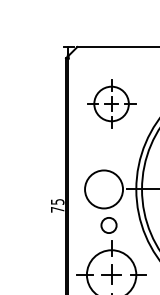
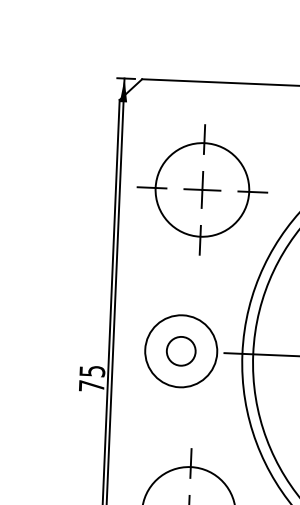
part: (111, 103) -> (202, 189), size x1.43
circle: (108, 225) -> (180, 351), moved

